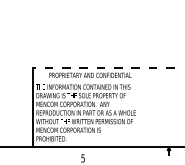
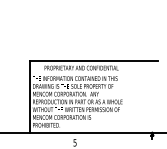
line: (103, 67) -> (93, 60), dashed -> solid

